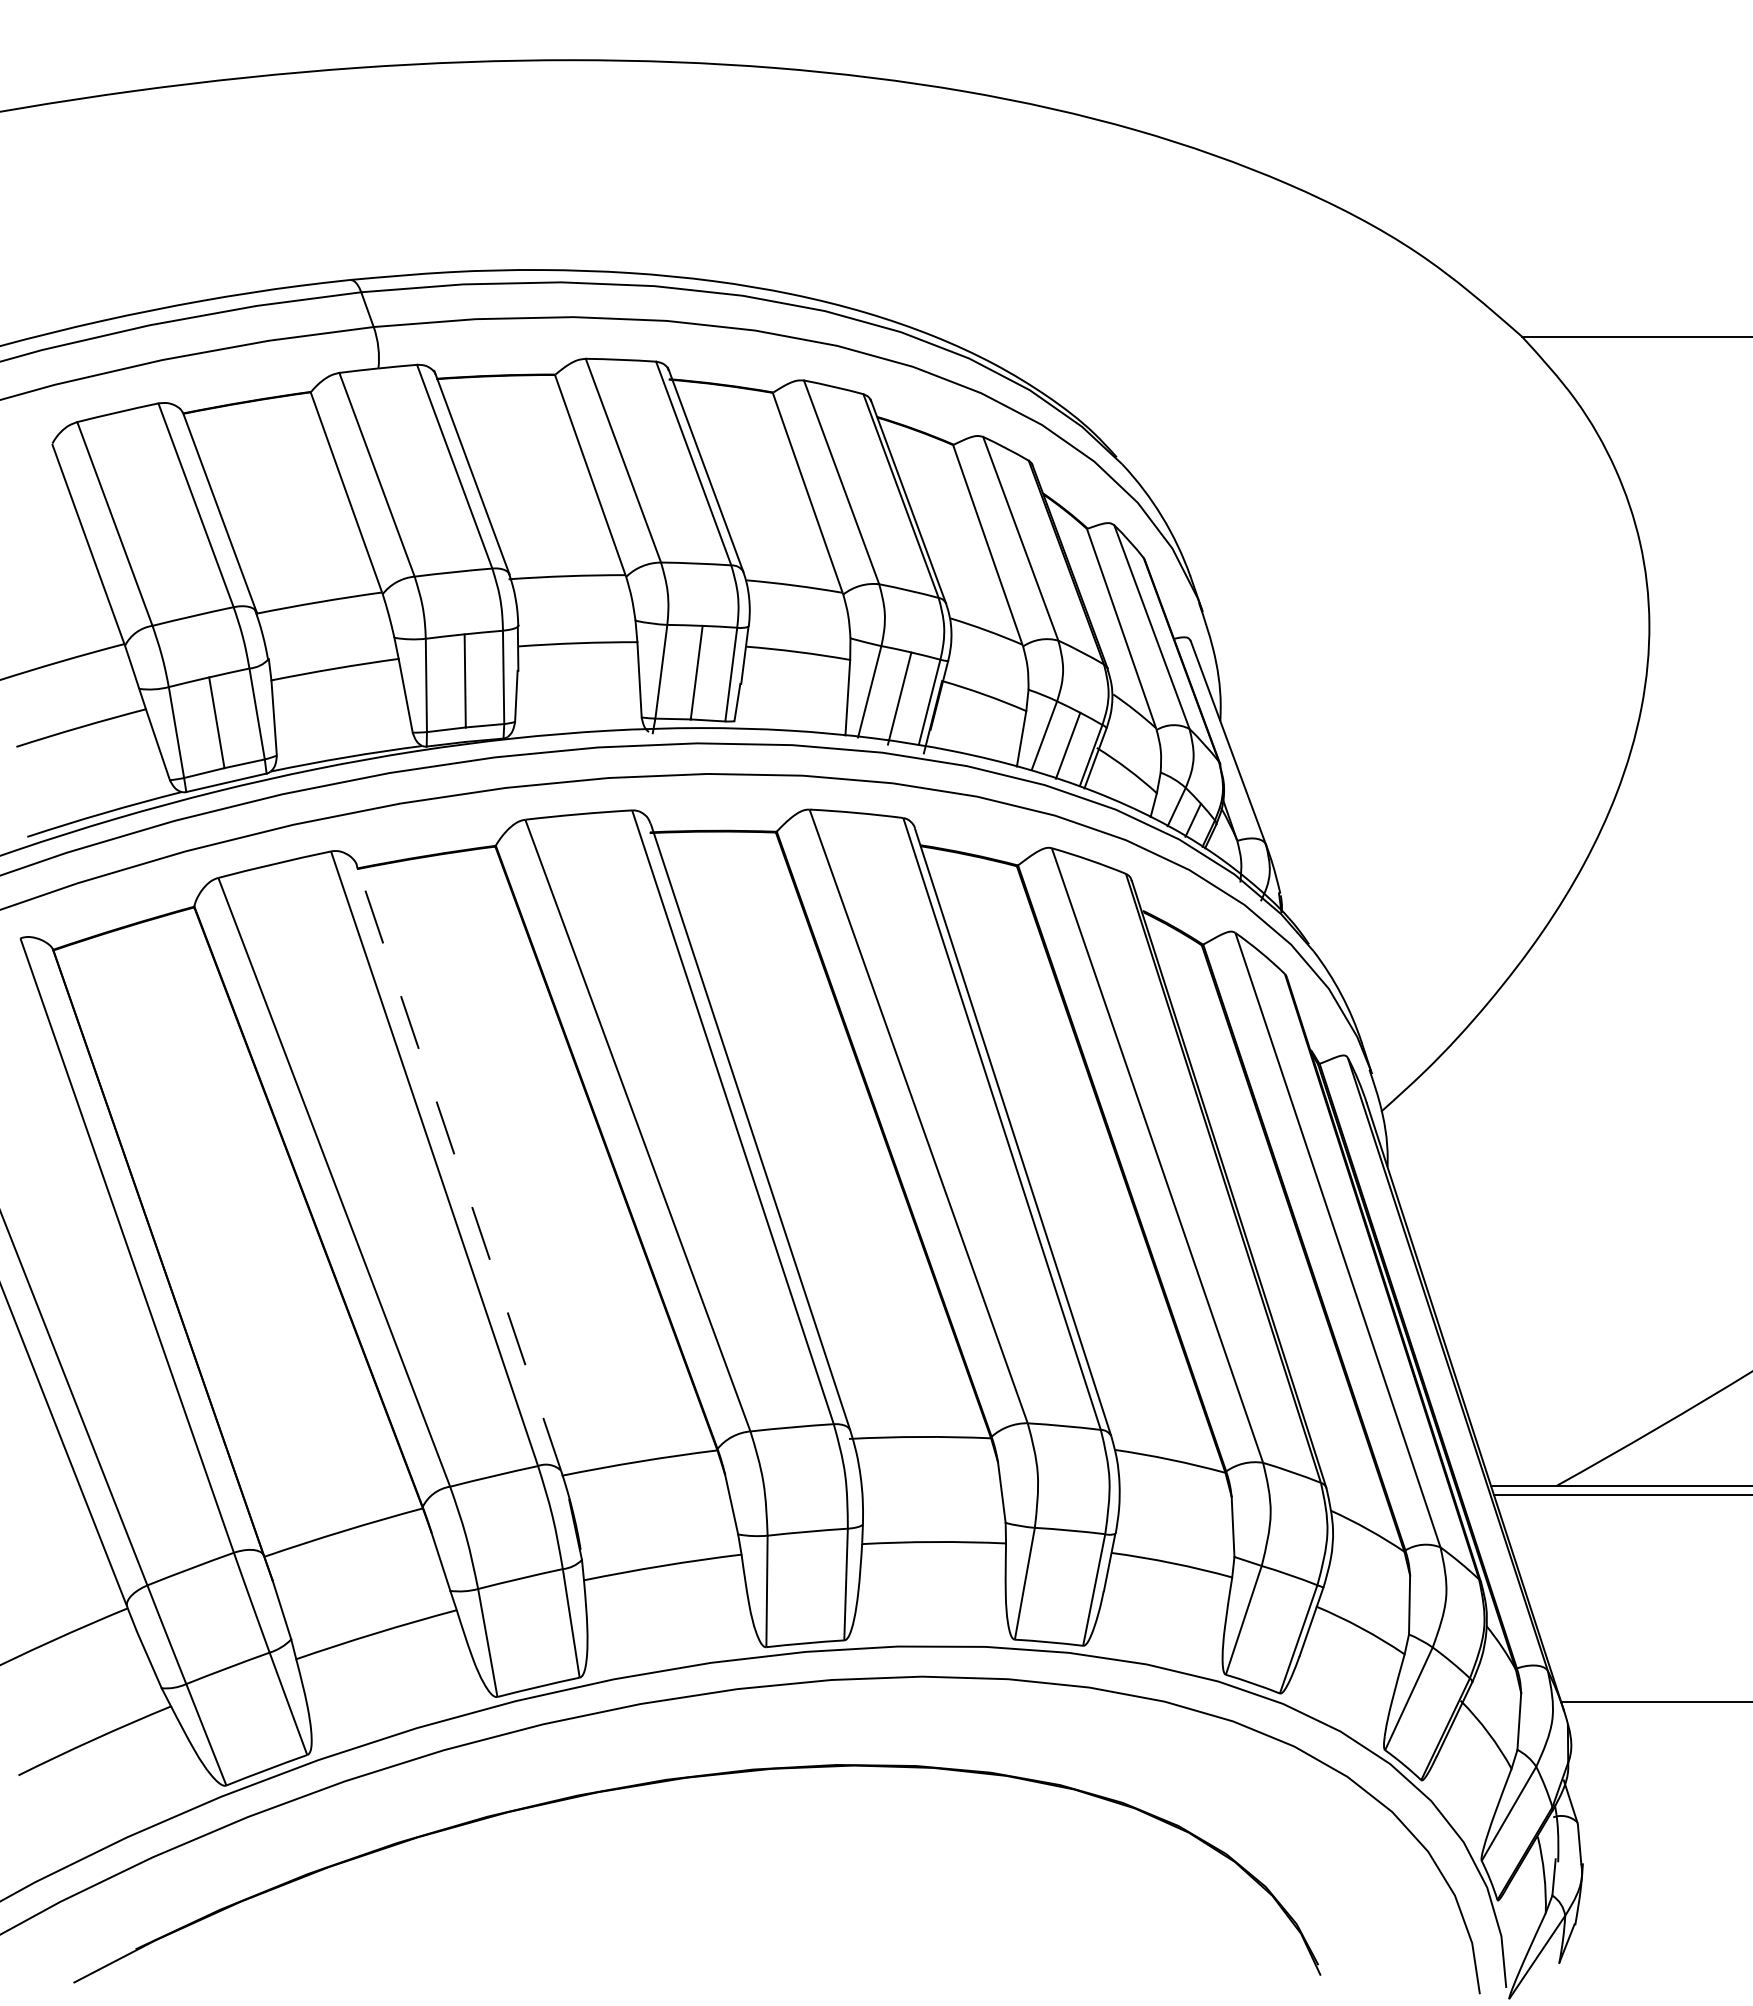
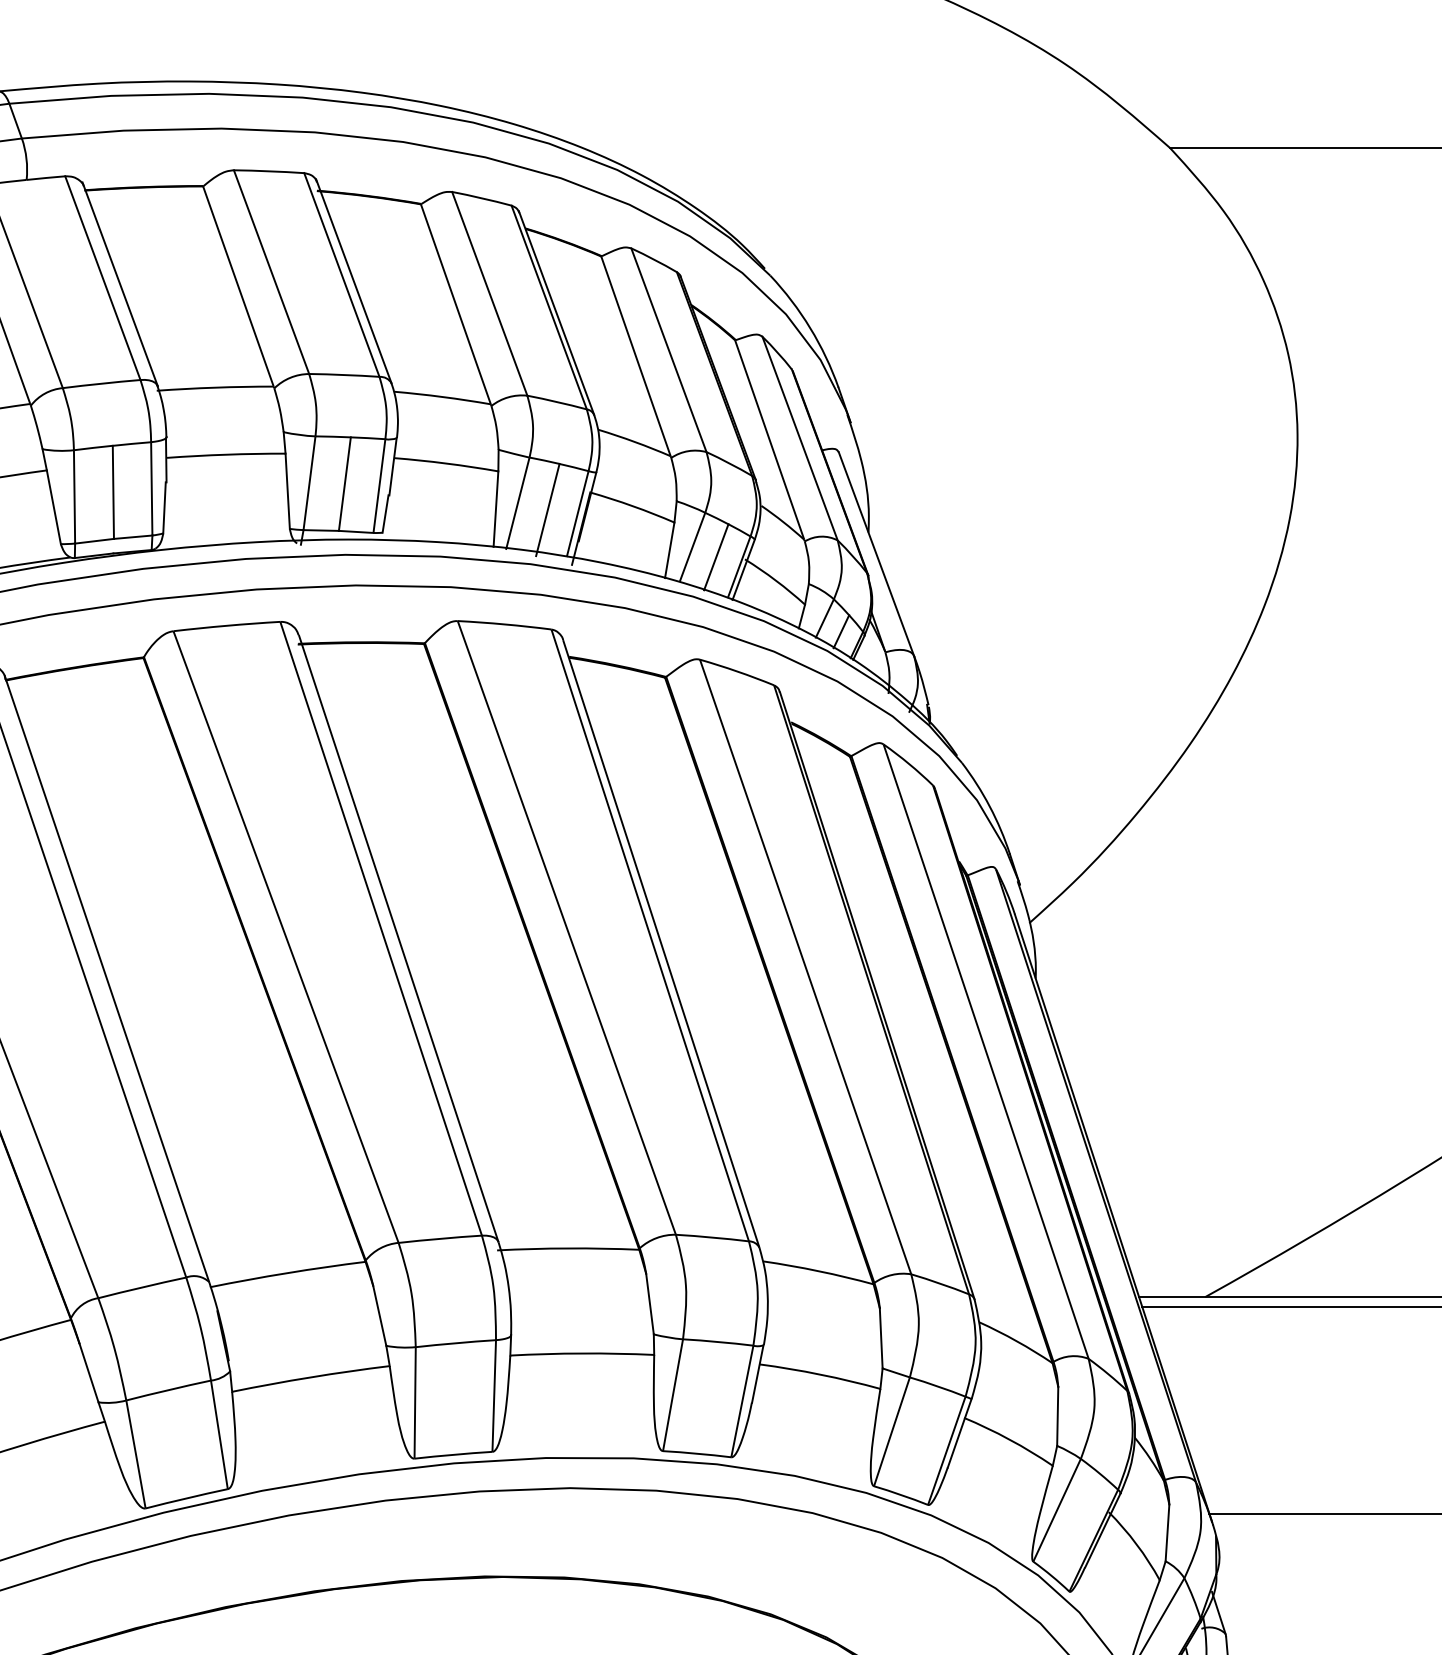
line: (458, 1167) -> (106, 978), dashed -> solid

